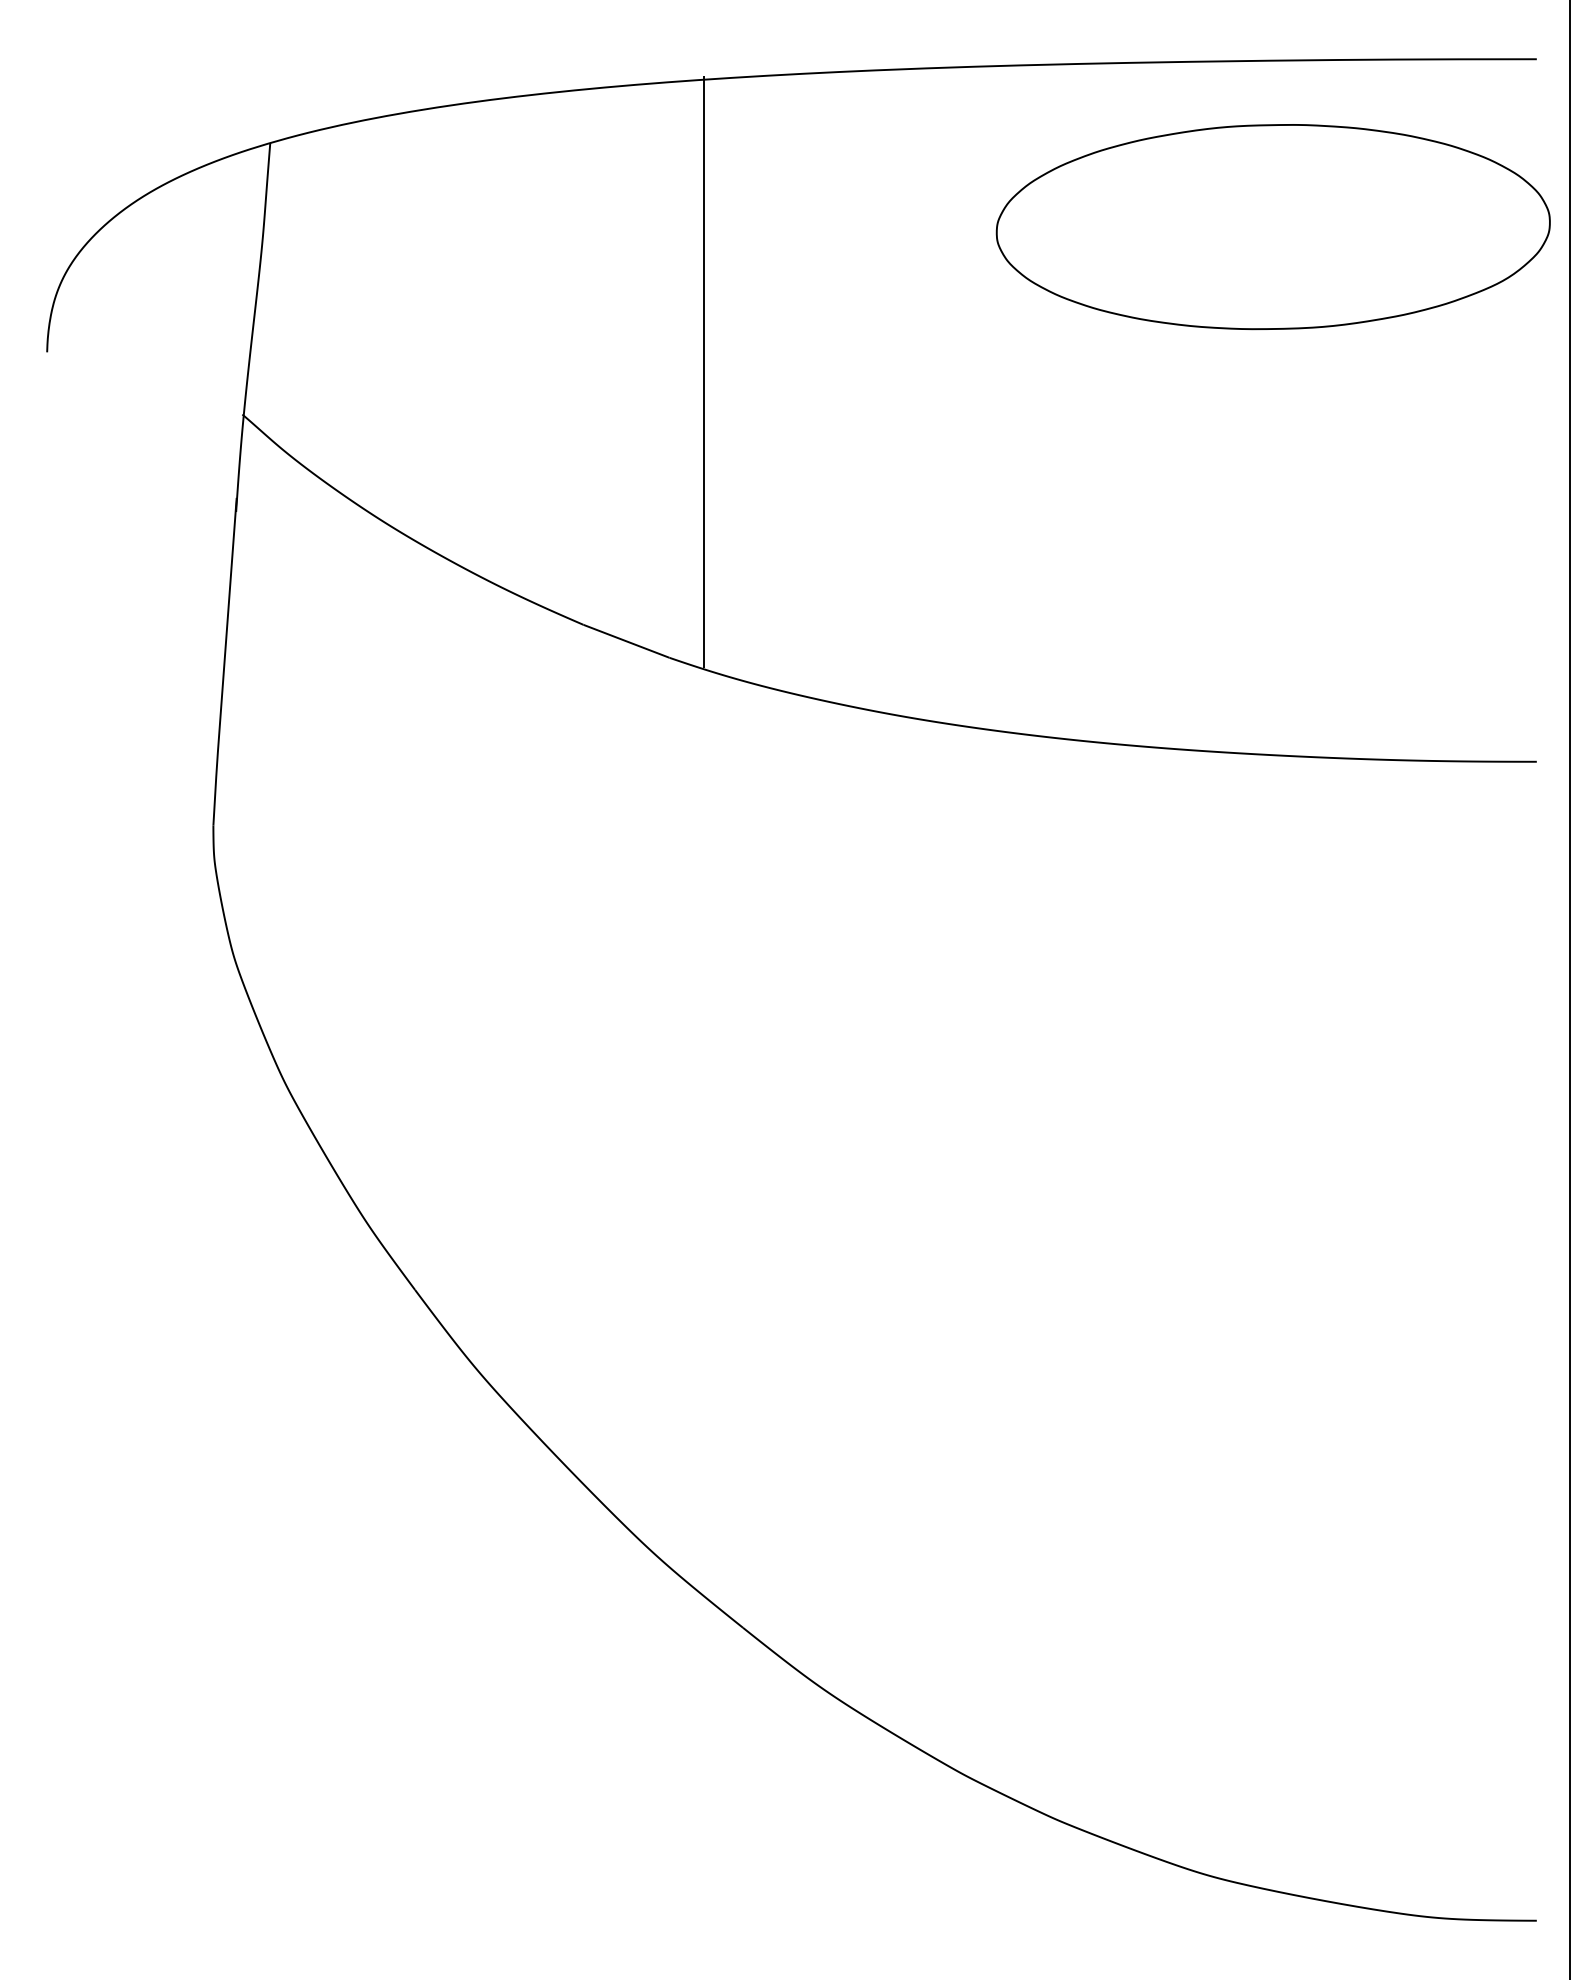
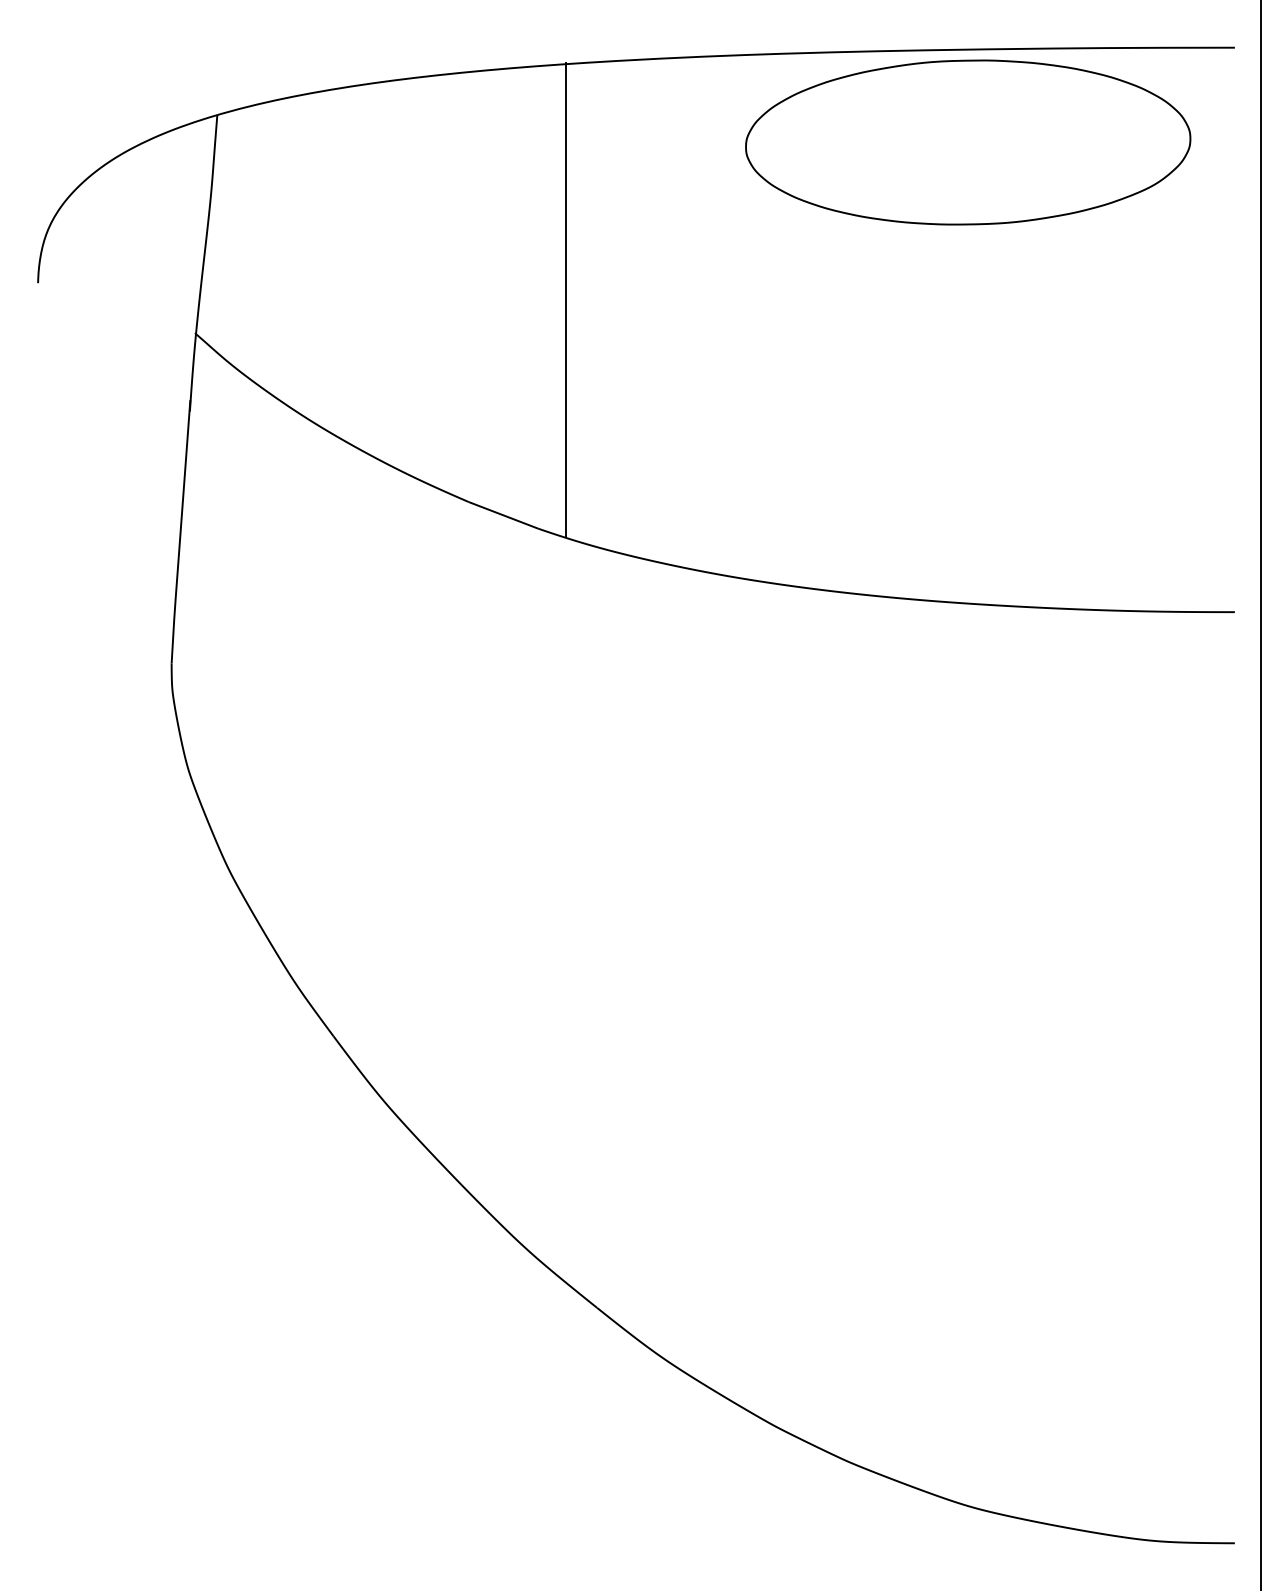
part: (1273, 226) -> (968, 142), moved

